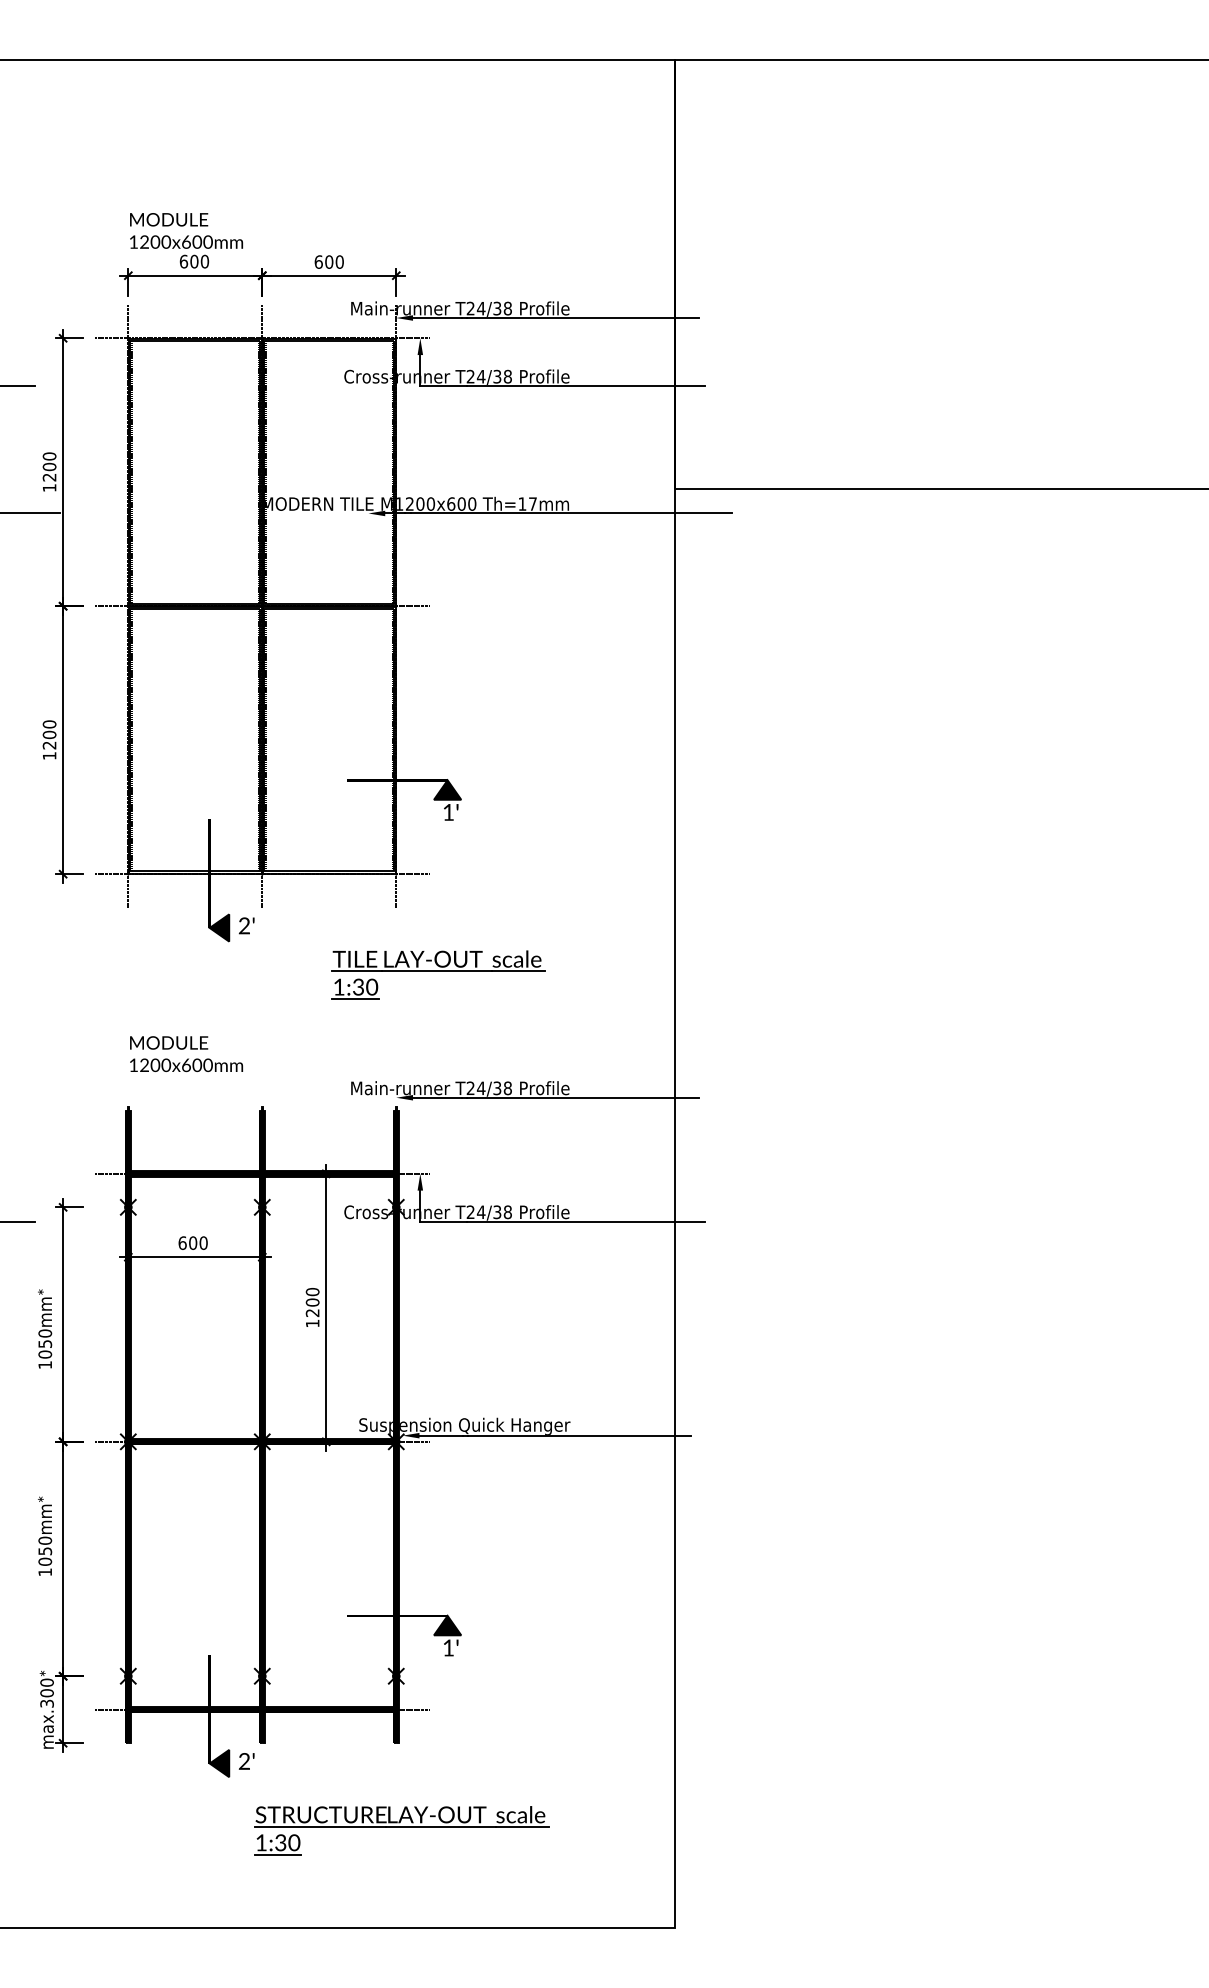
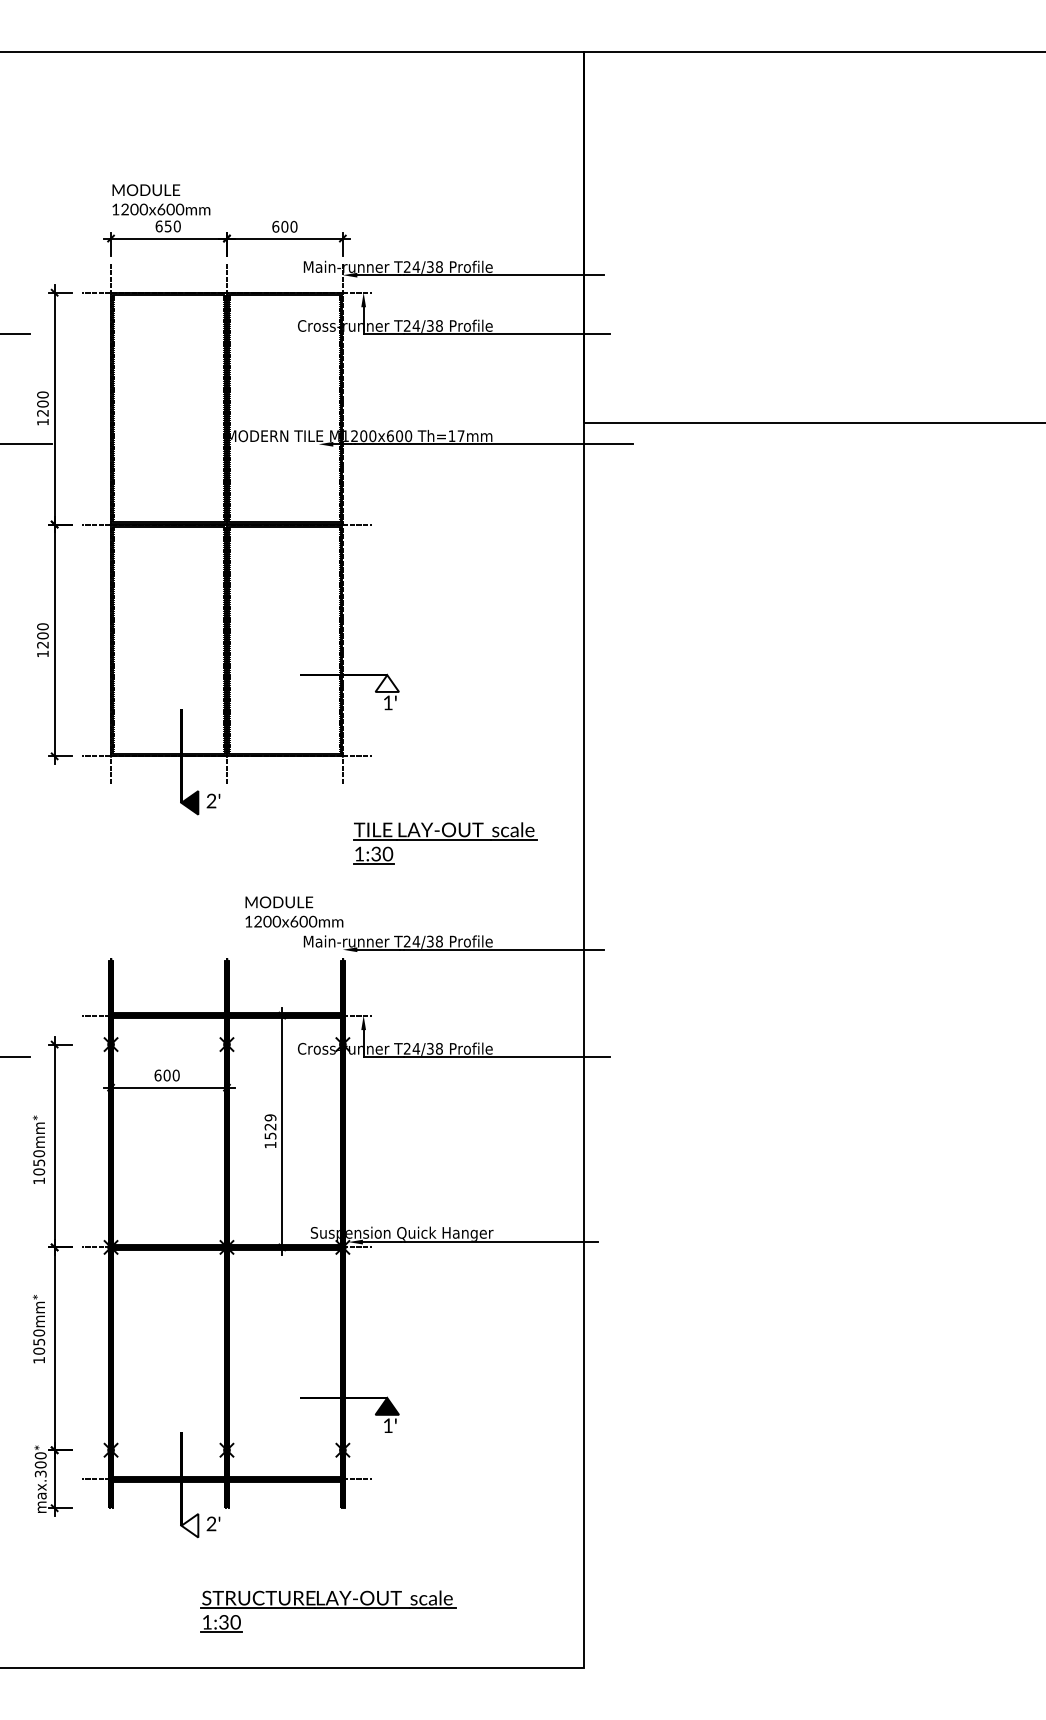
text: (193, 261) -> (167, 226), 600 -> 650
fill: (447, 789) -> (387, 683), removed
part: (438, 974) -> (445, 843), moved
text: (186, 1053) -> (294, 911), moved
text: (312, 1302) -> (270, 1126), 1200 -> 1529
fill: (219, 1763) -> (189, 1525), removed
part: (401, 1830) -> (328, 1611), moved

